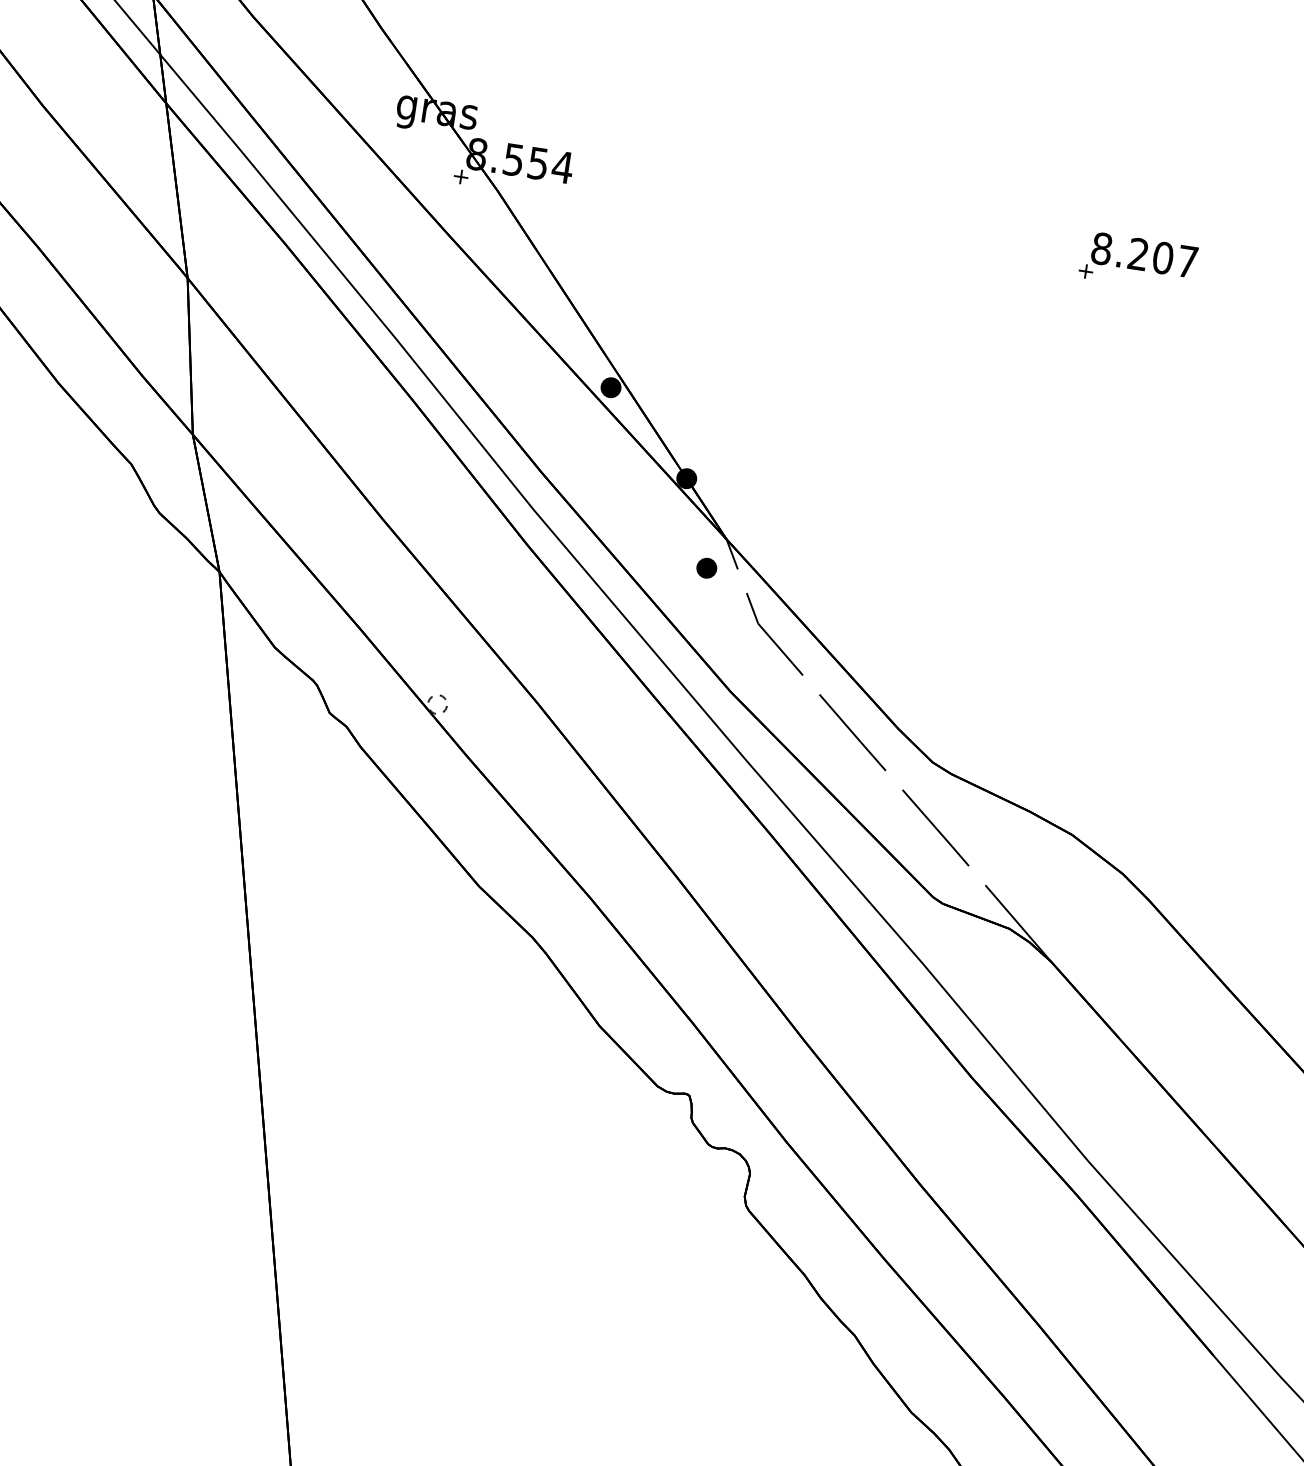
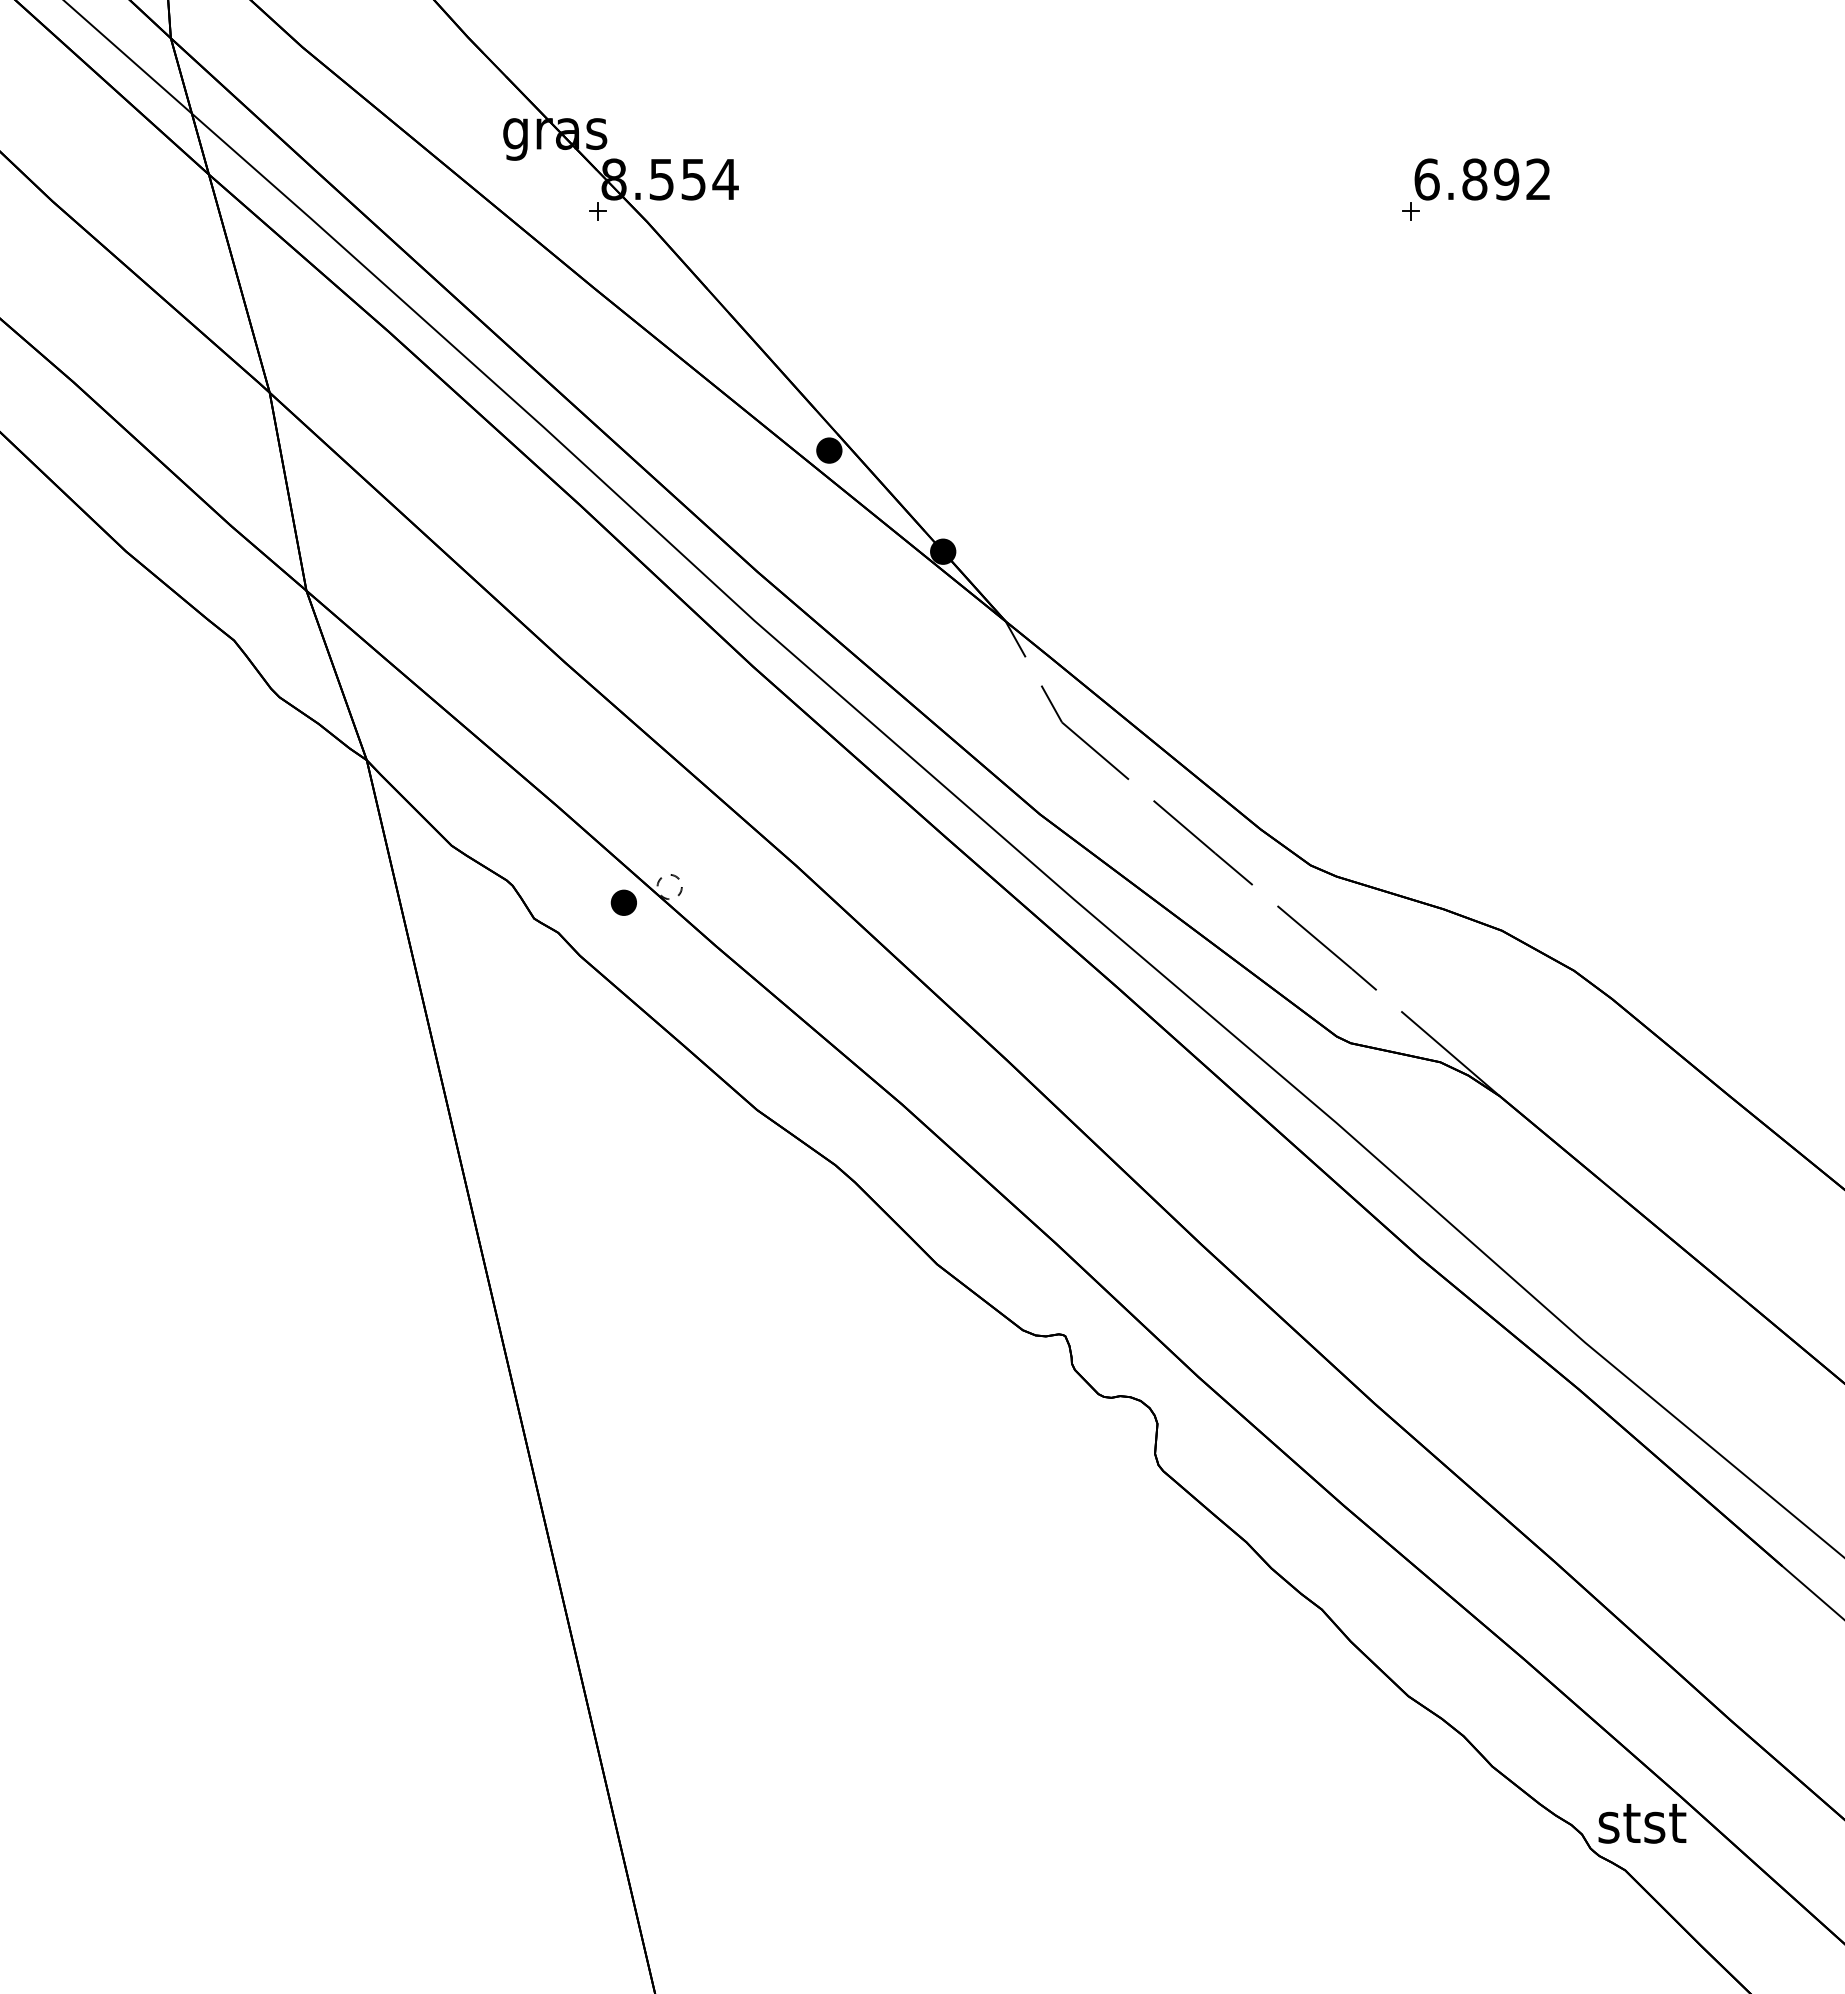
text: (1144, 255) -> (1482, 179), 8.207 -> 6.892
part: (706, 567) -> (623, 902), moved

